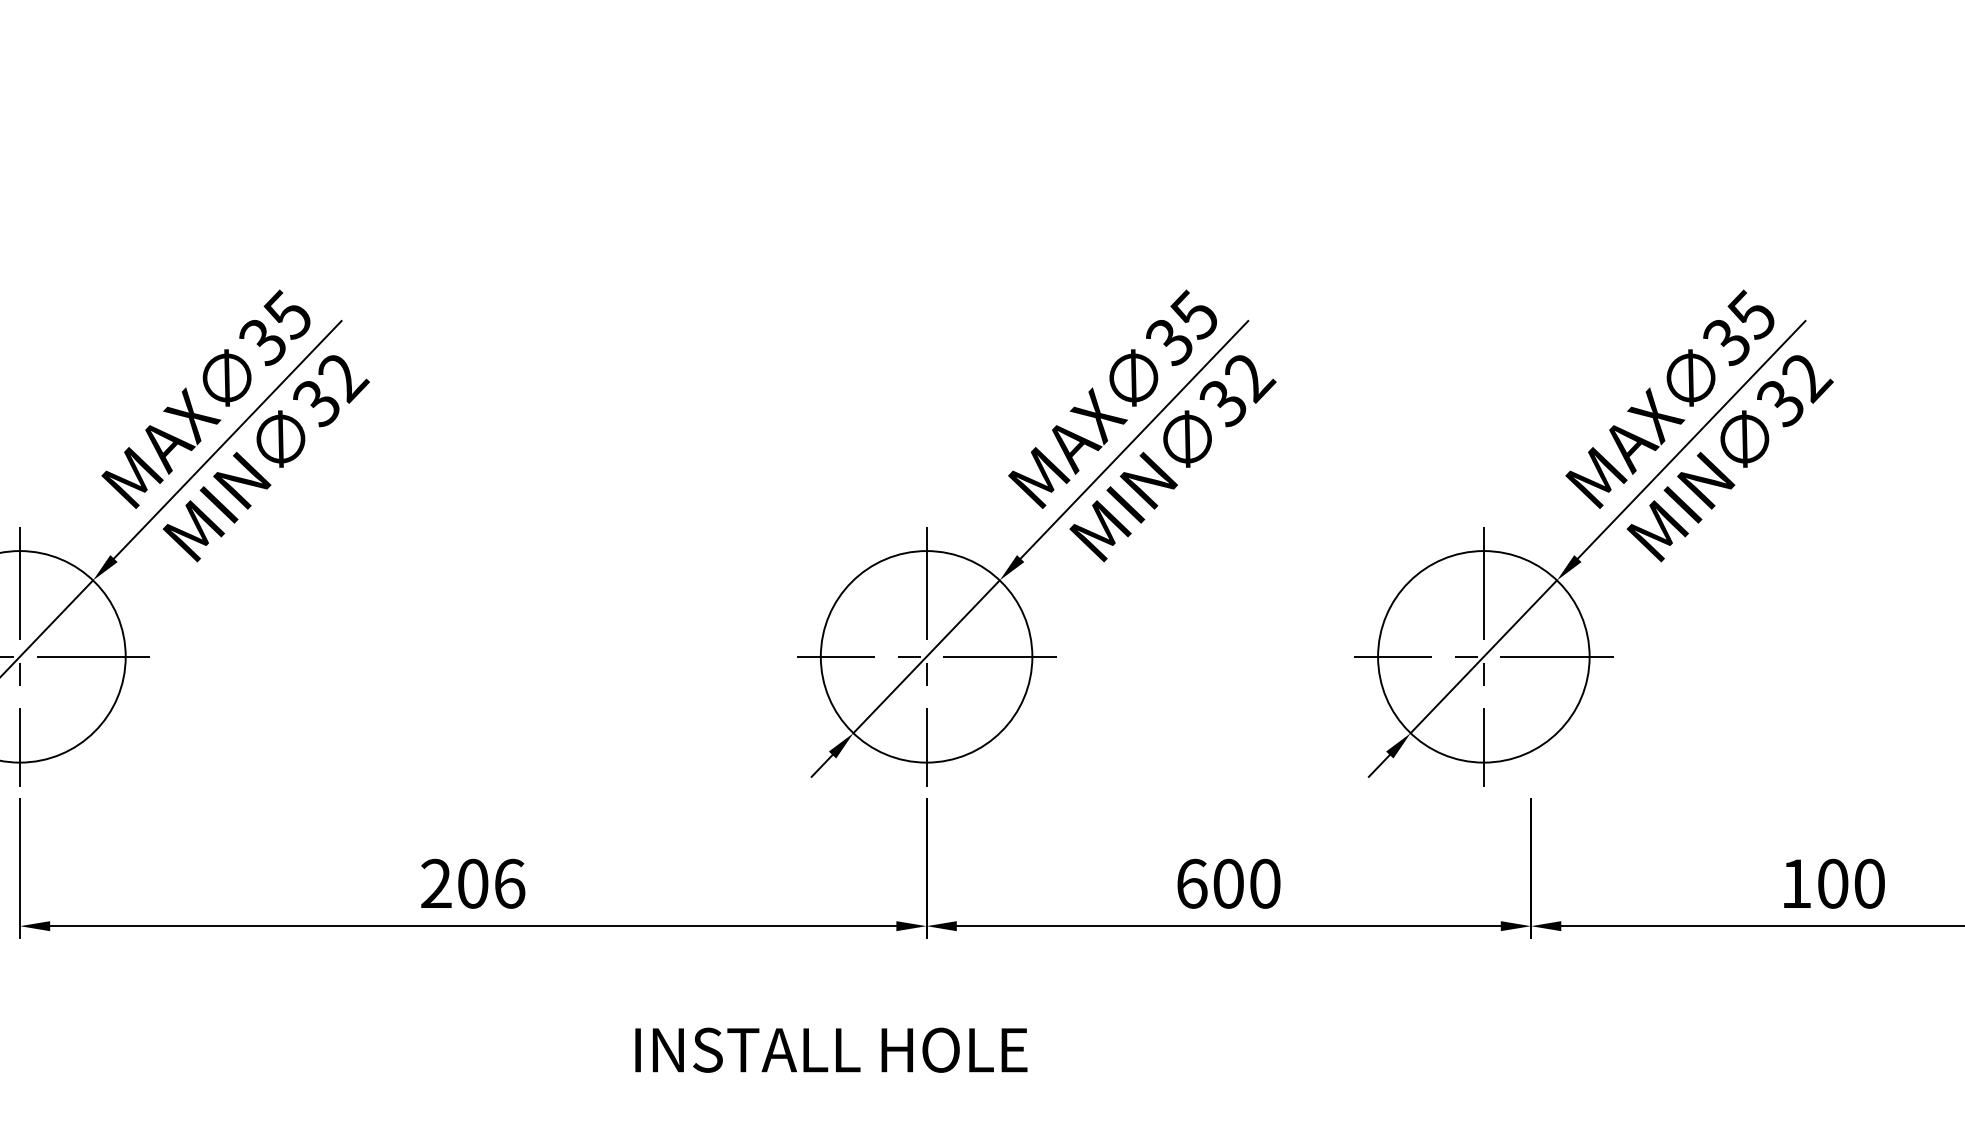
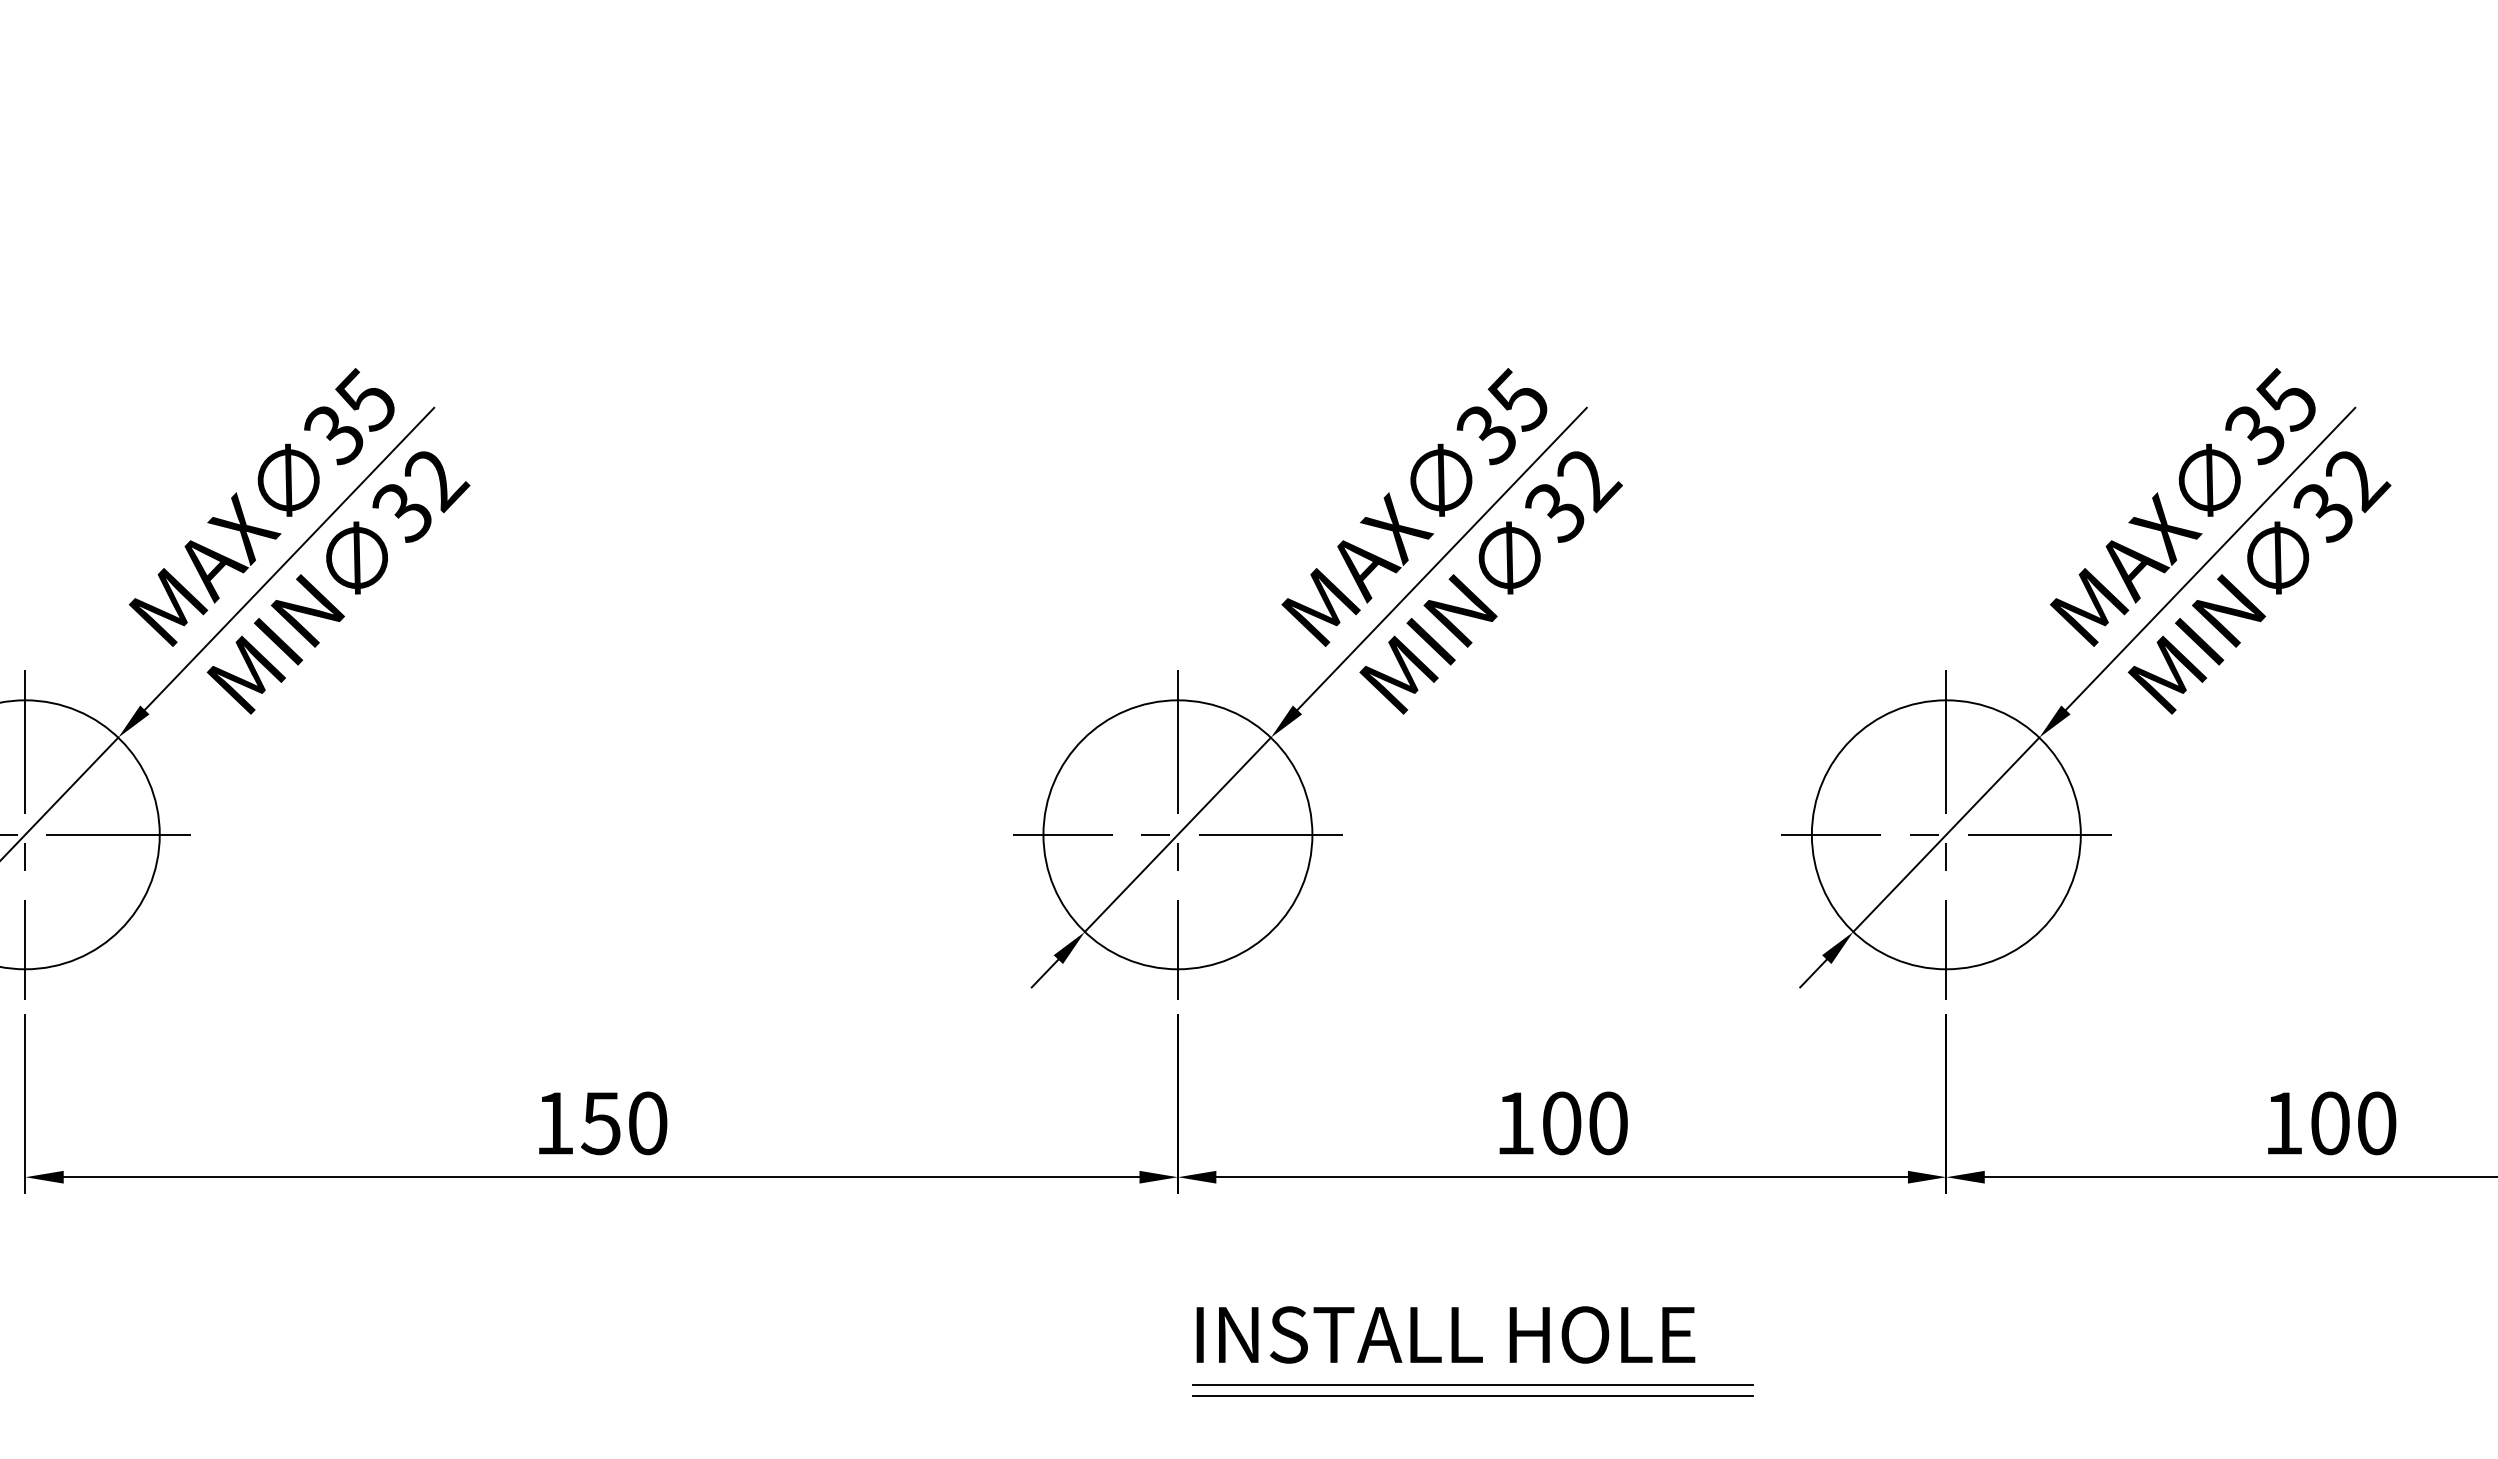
part: (1594, 537) -> (2086, 683), moved
text: (473, 883) -> (601, 1123), 206 -> 150
text: (1192, 883) -> (1516, 1123), 600 -> 100
text: (831, 1049) -> (1445, 1334), moved
line: (1158, 1090) -> (1472, 1385), added
line: (1158, 1097) -> (1472, 1395), added

